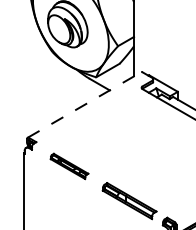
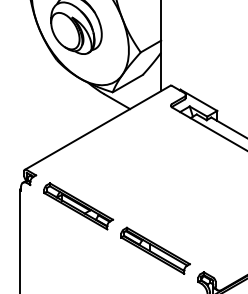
line: (84, 105) -> (97, 128), dashed -> solid
part: (69, 166) -> (78, 206), size x1.43

